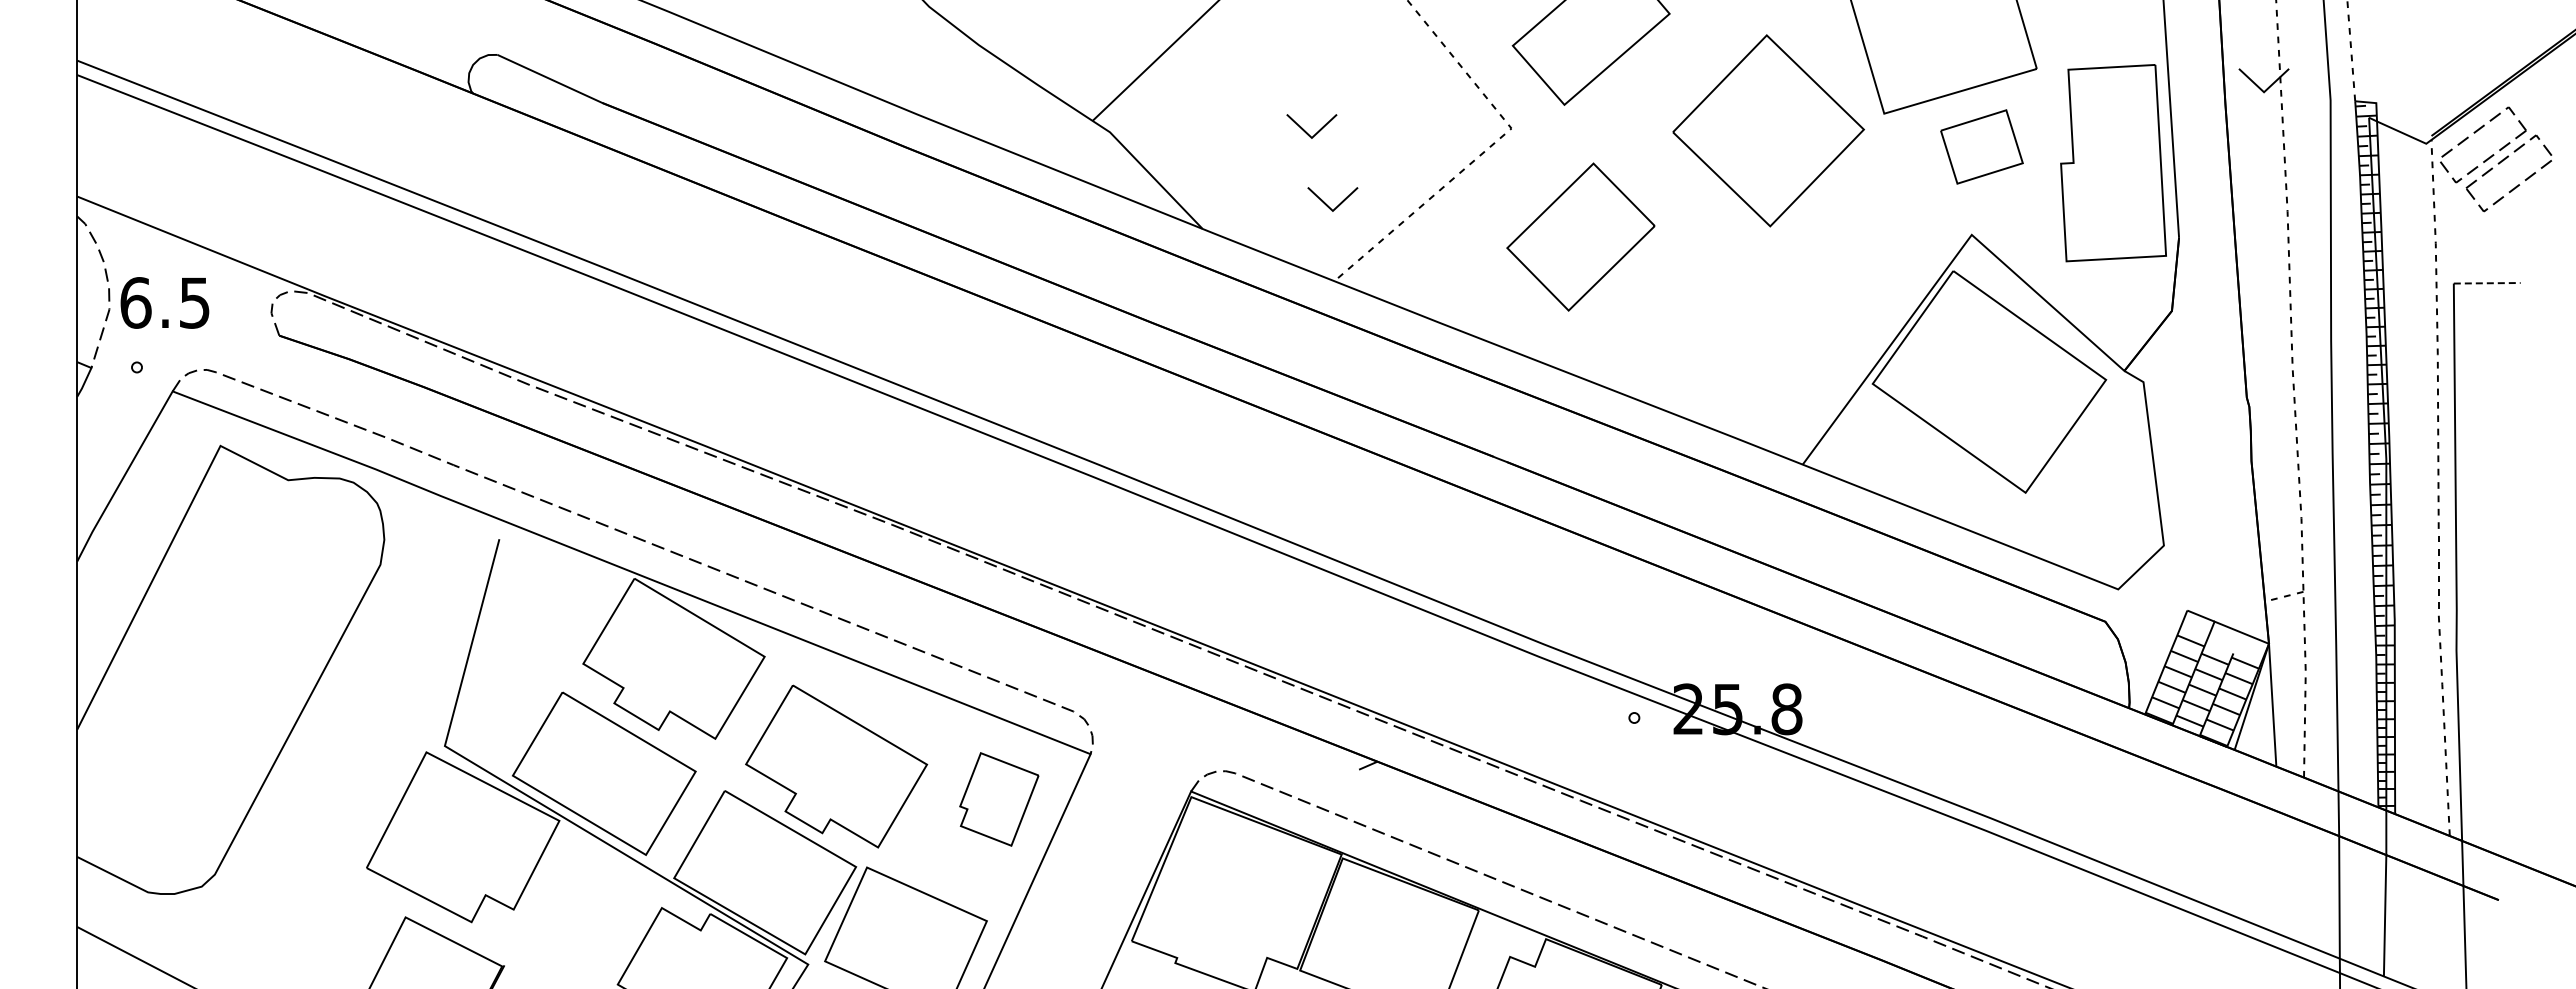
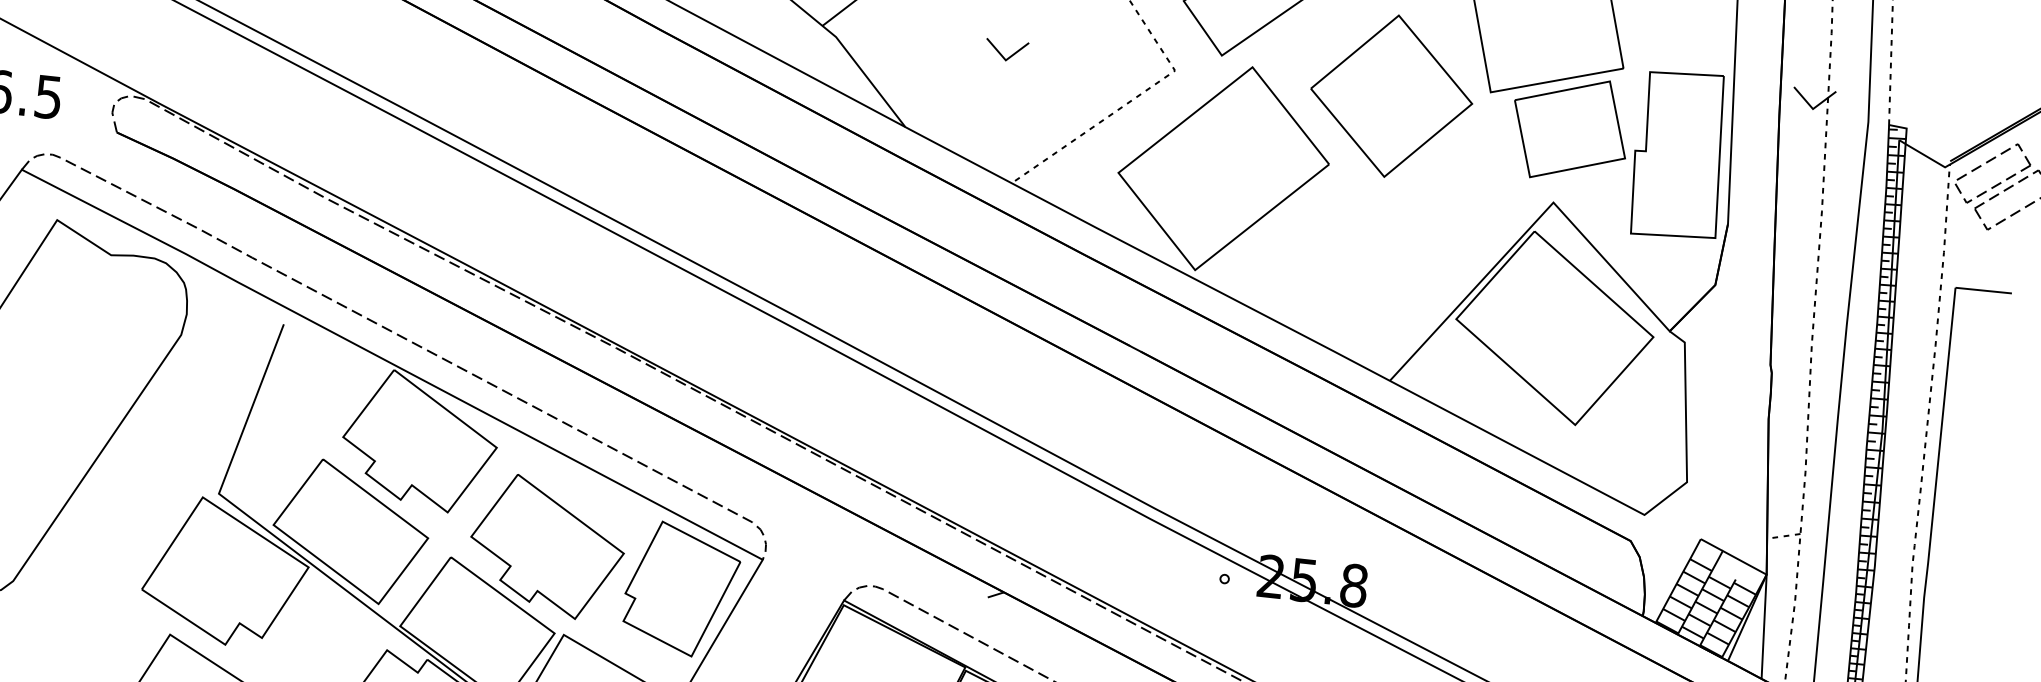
part: (1981, 146) -> (1569, 128), size x1.67
part: (1327, 204) -> (1012, 117), removed
part: (1580, 236) -> (1223, 168), size x1.67
line: (2487, 283) -> (1983, 290), dashed -> solid
part: (999, 799) -> (681, 589), size x1.67

